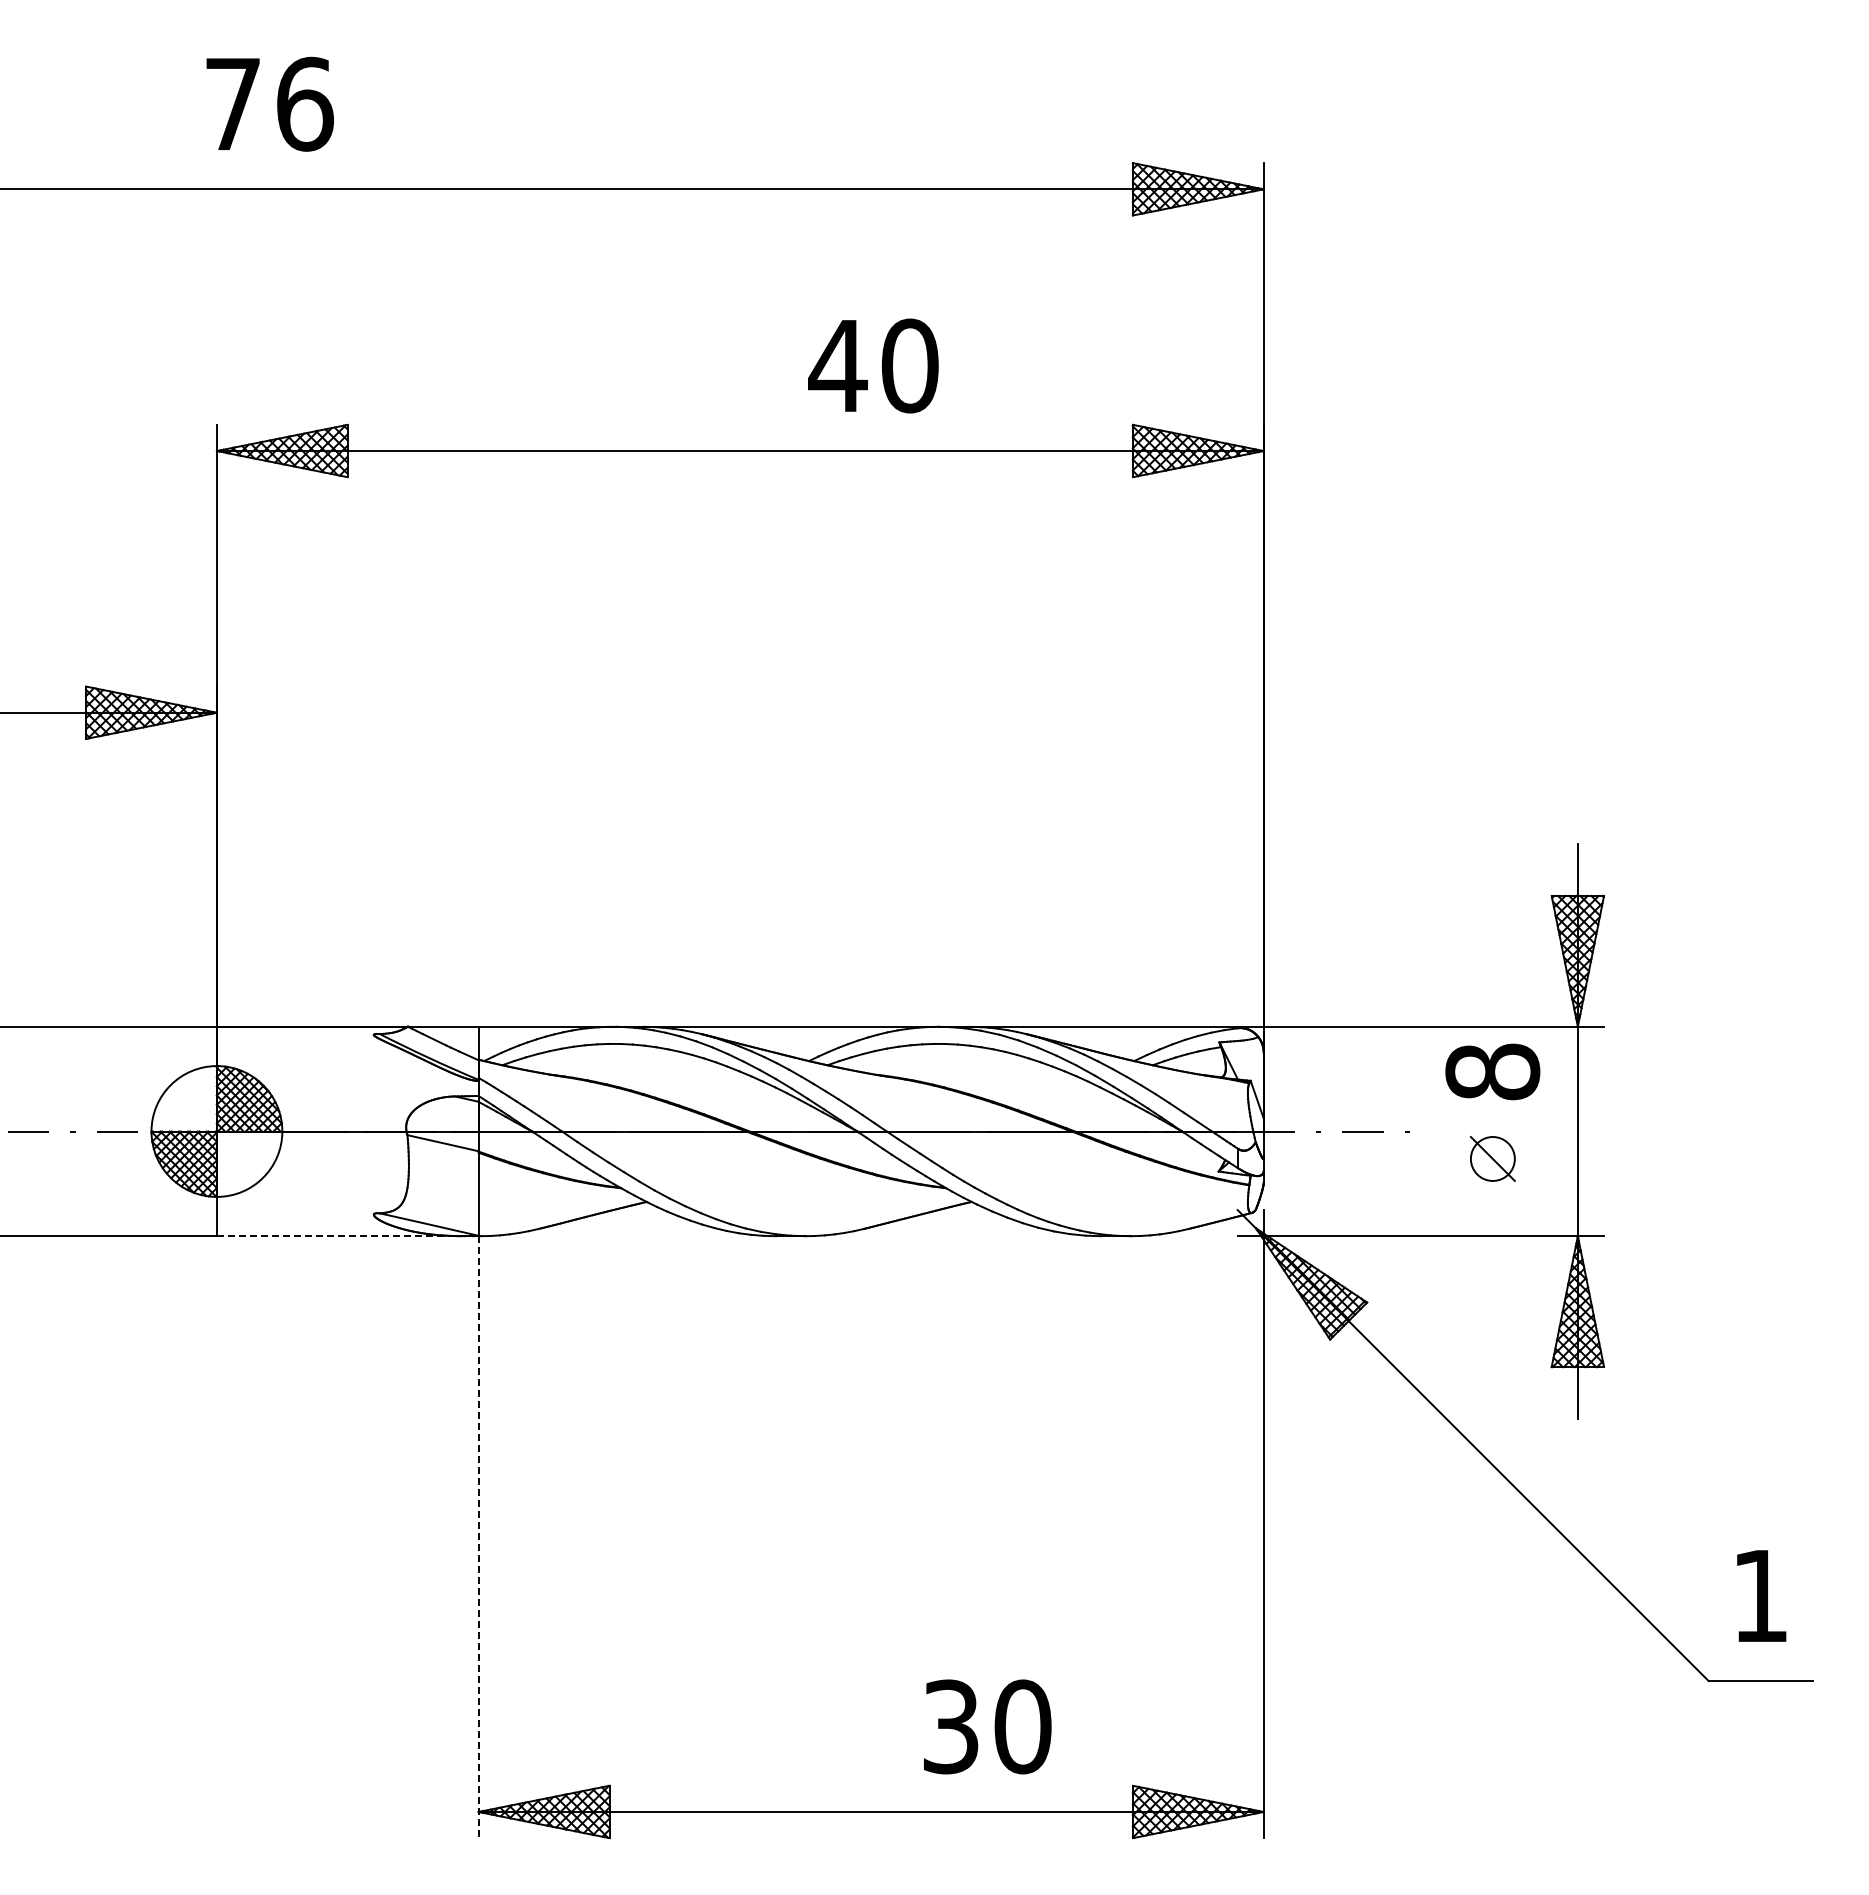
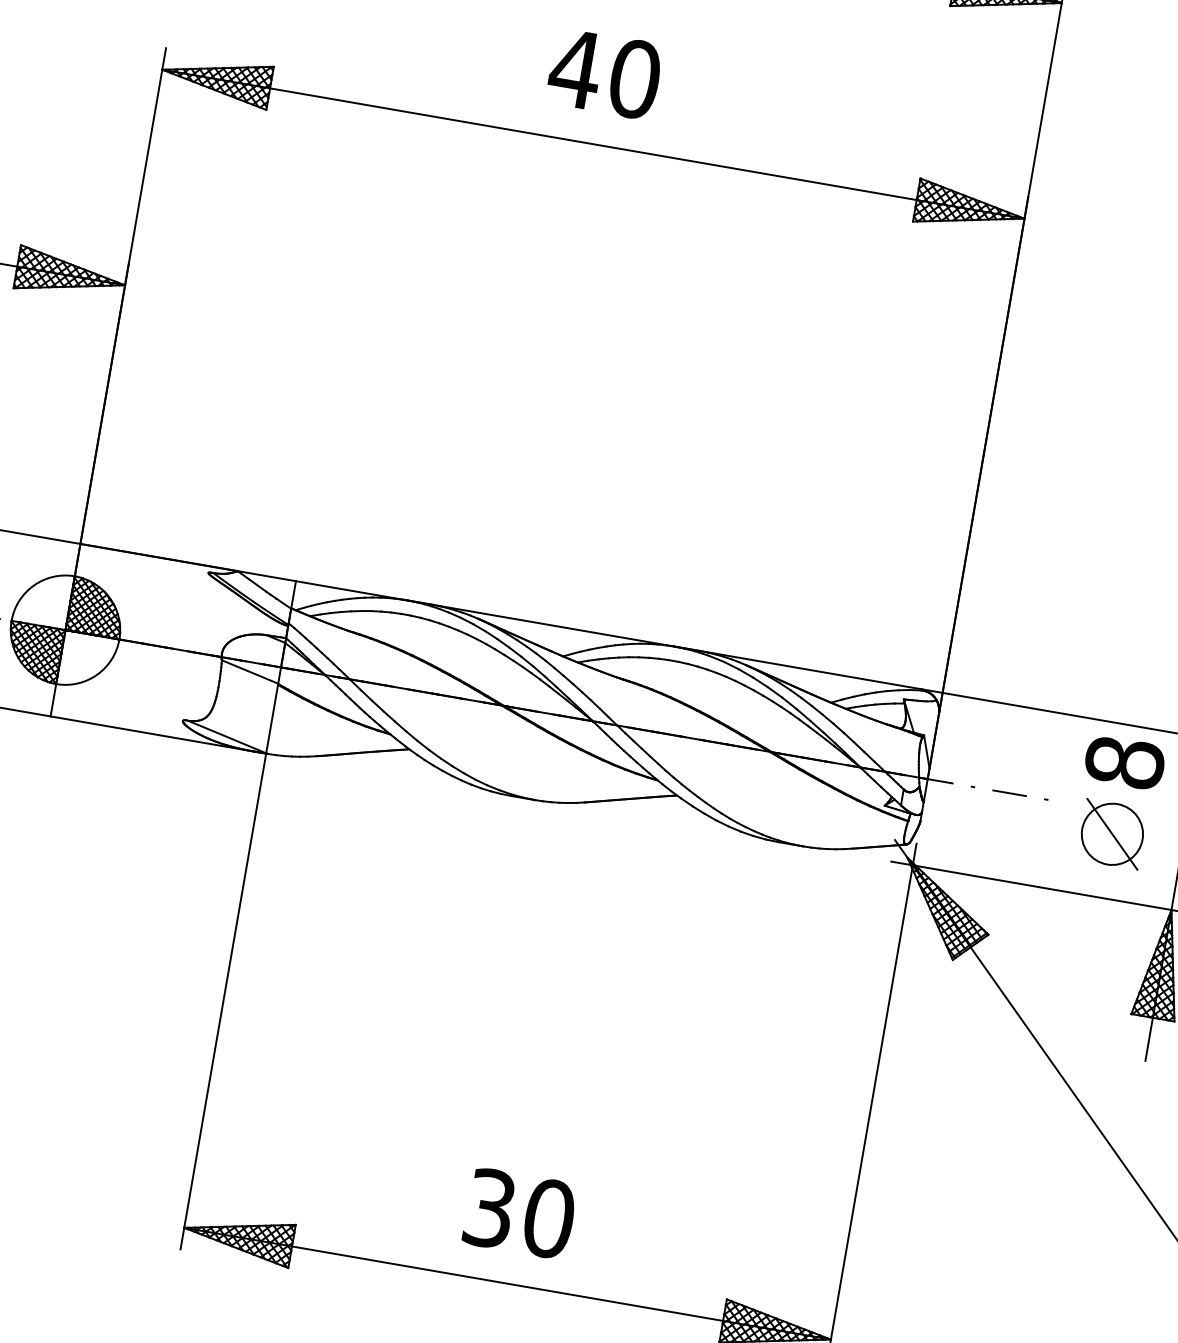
text: (873, 365) -> (604, 73), moved
part: (1492, 1158) -> (1112, 833), size x1.67
line: (342, 1236) -> (154, 734), dashed -> solid
line: (478, 1537) -> (223, 1001), dashed -> solid
text: (987, 1726) -> (519, 1213), moved

